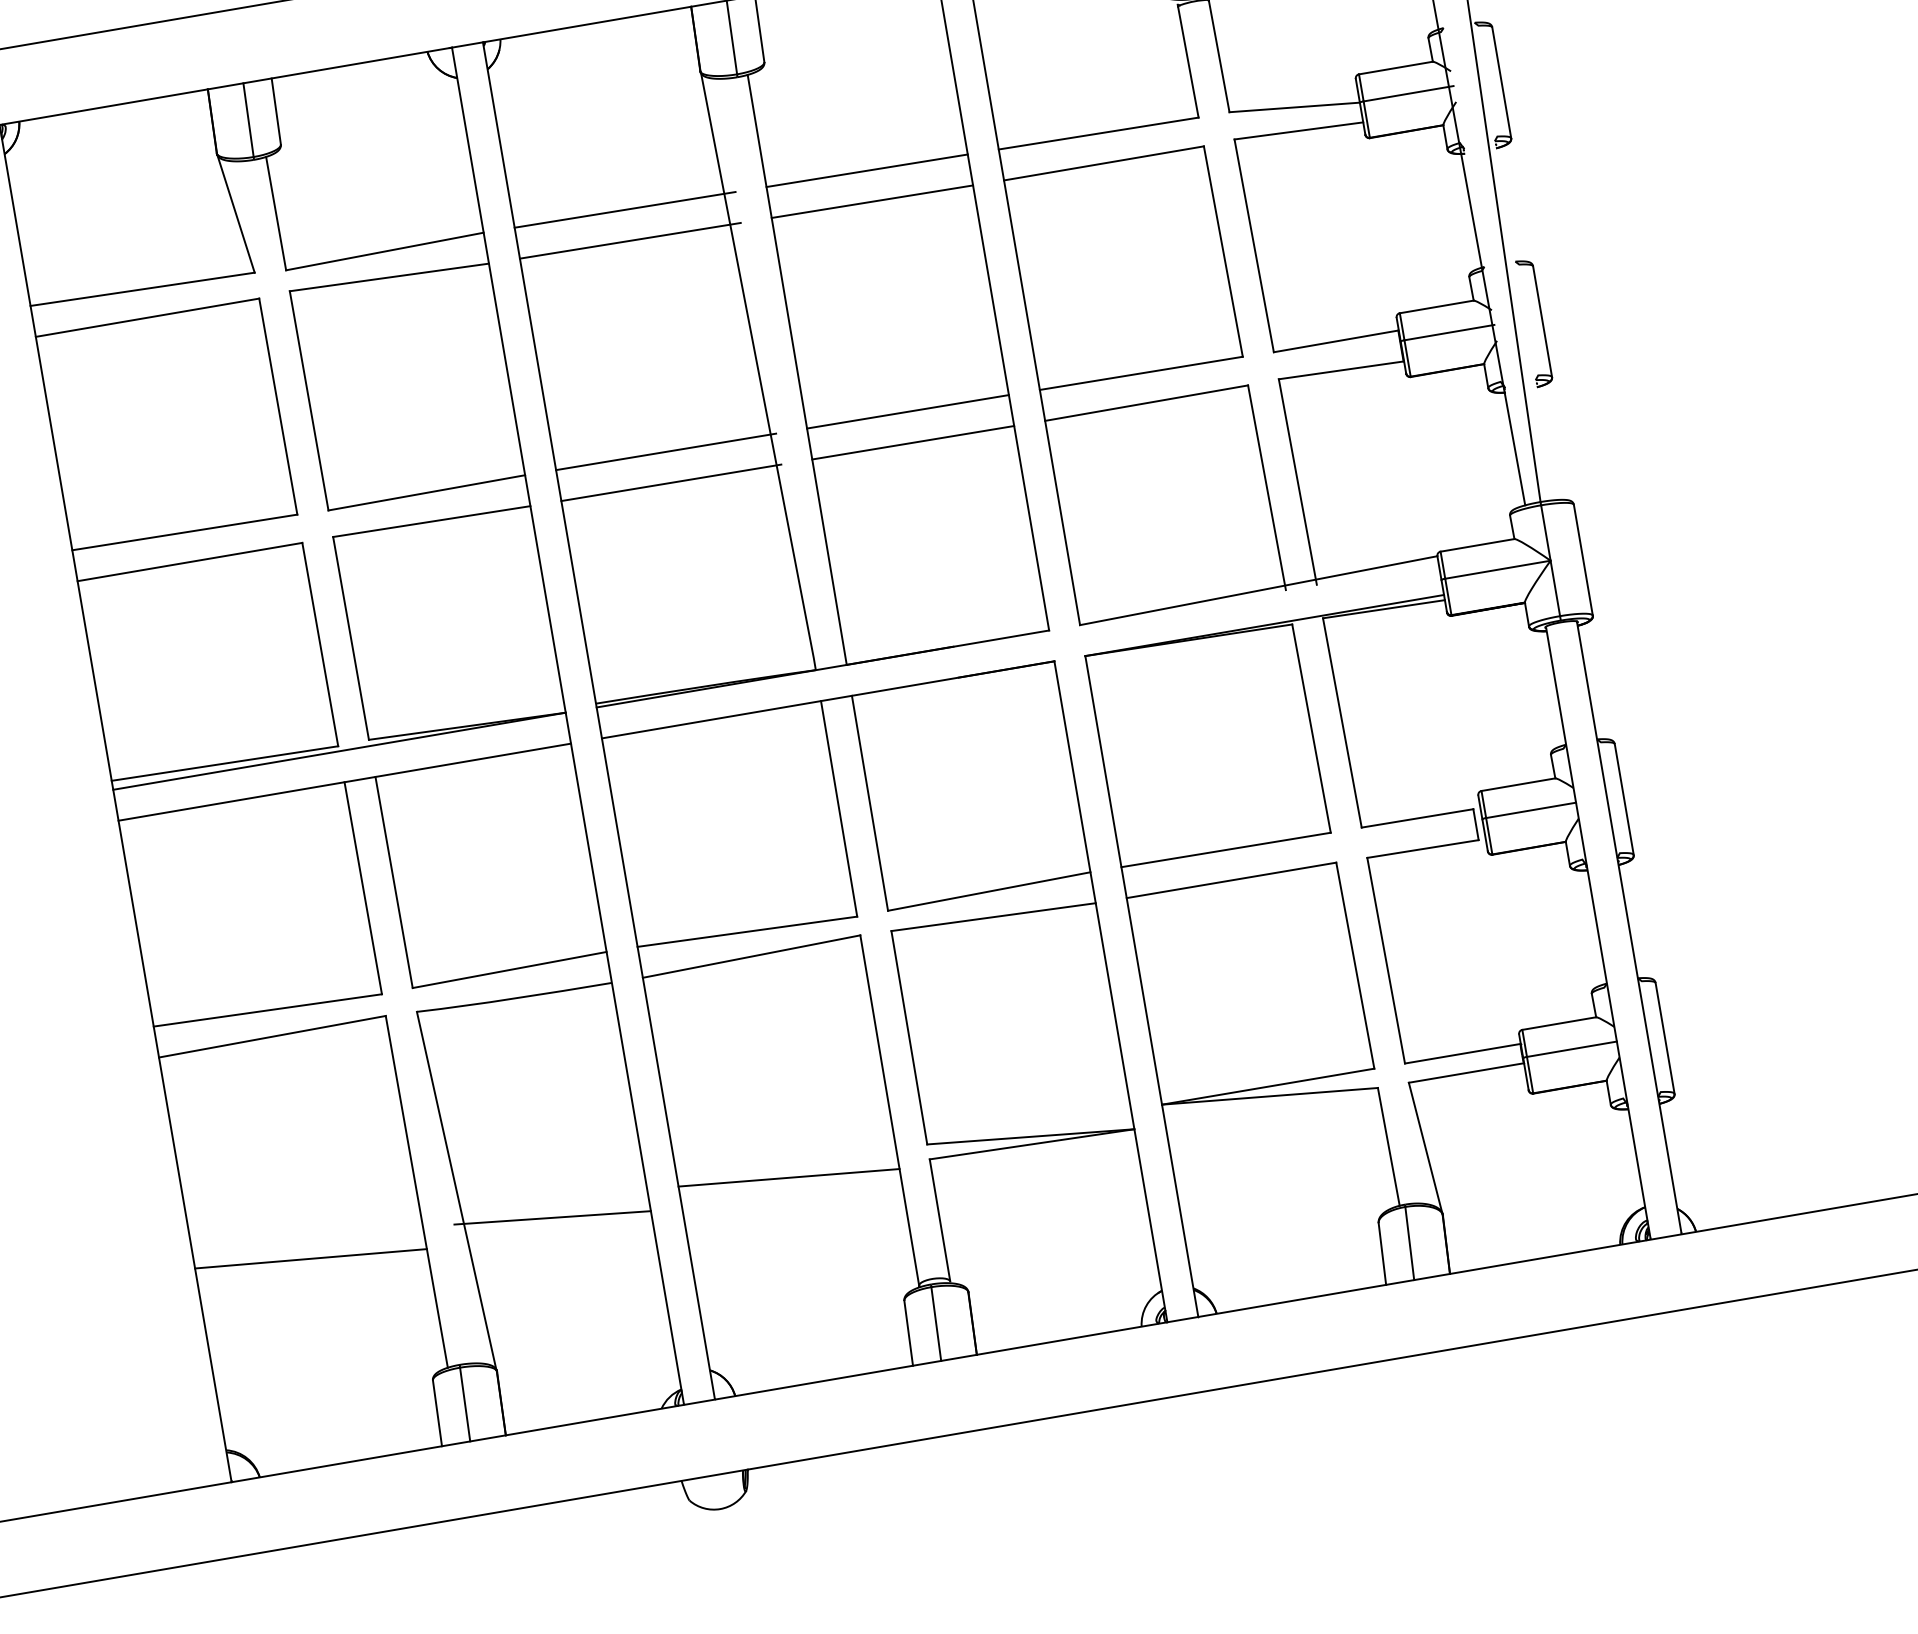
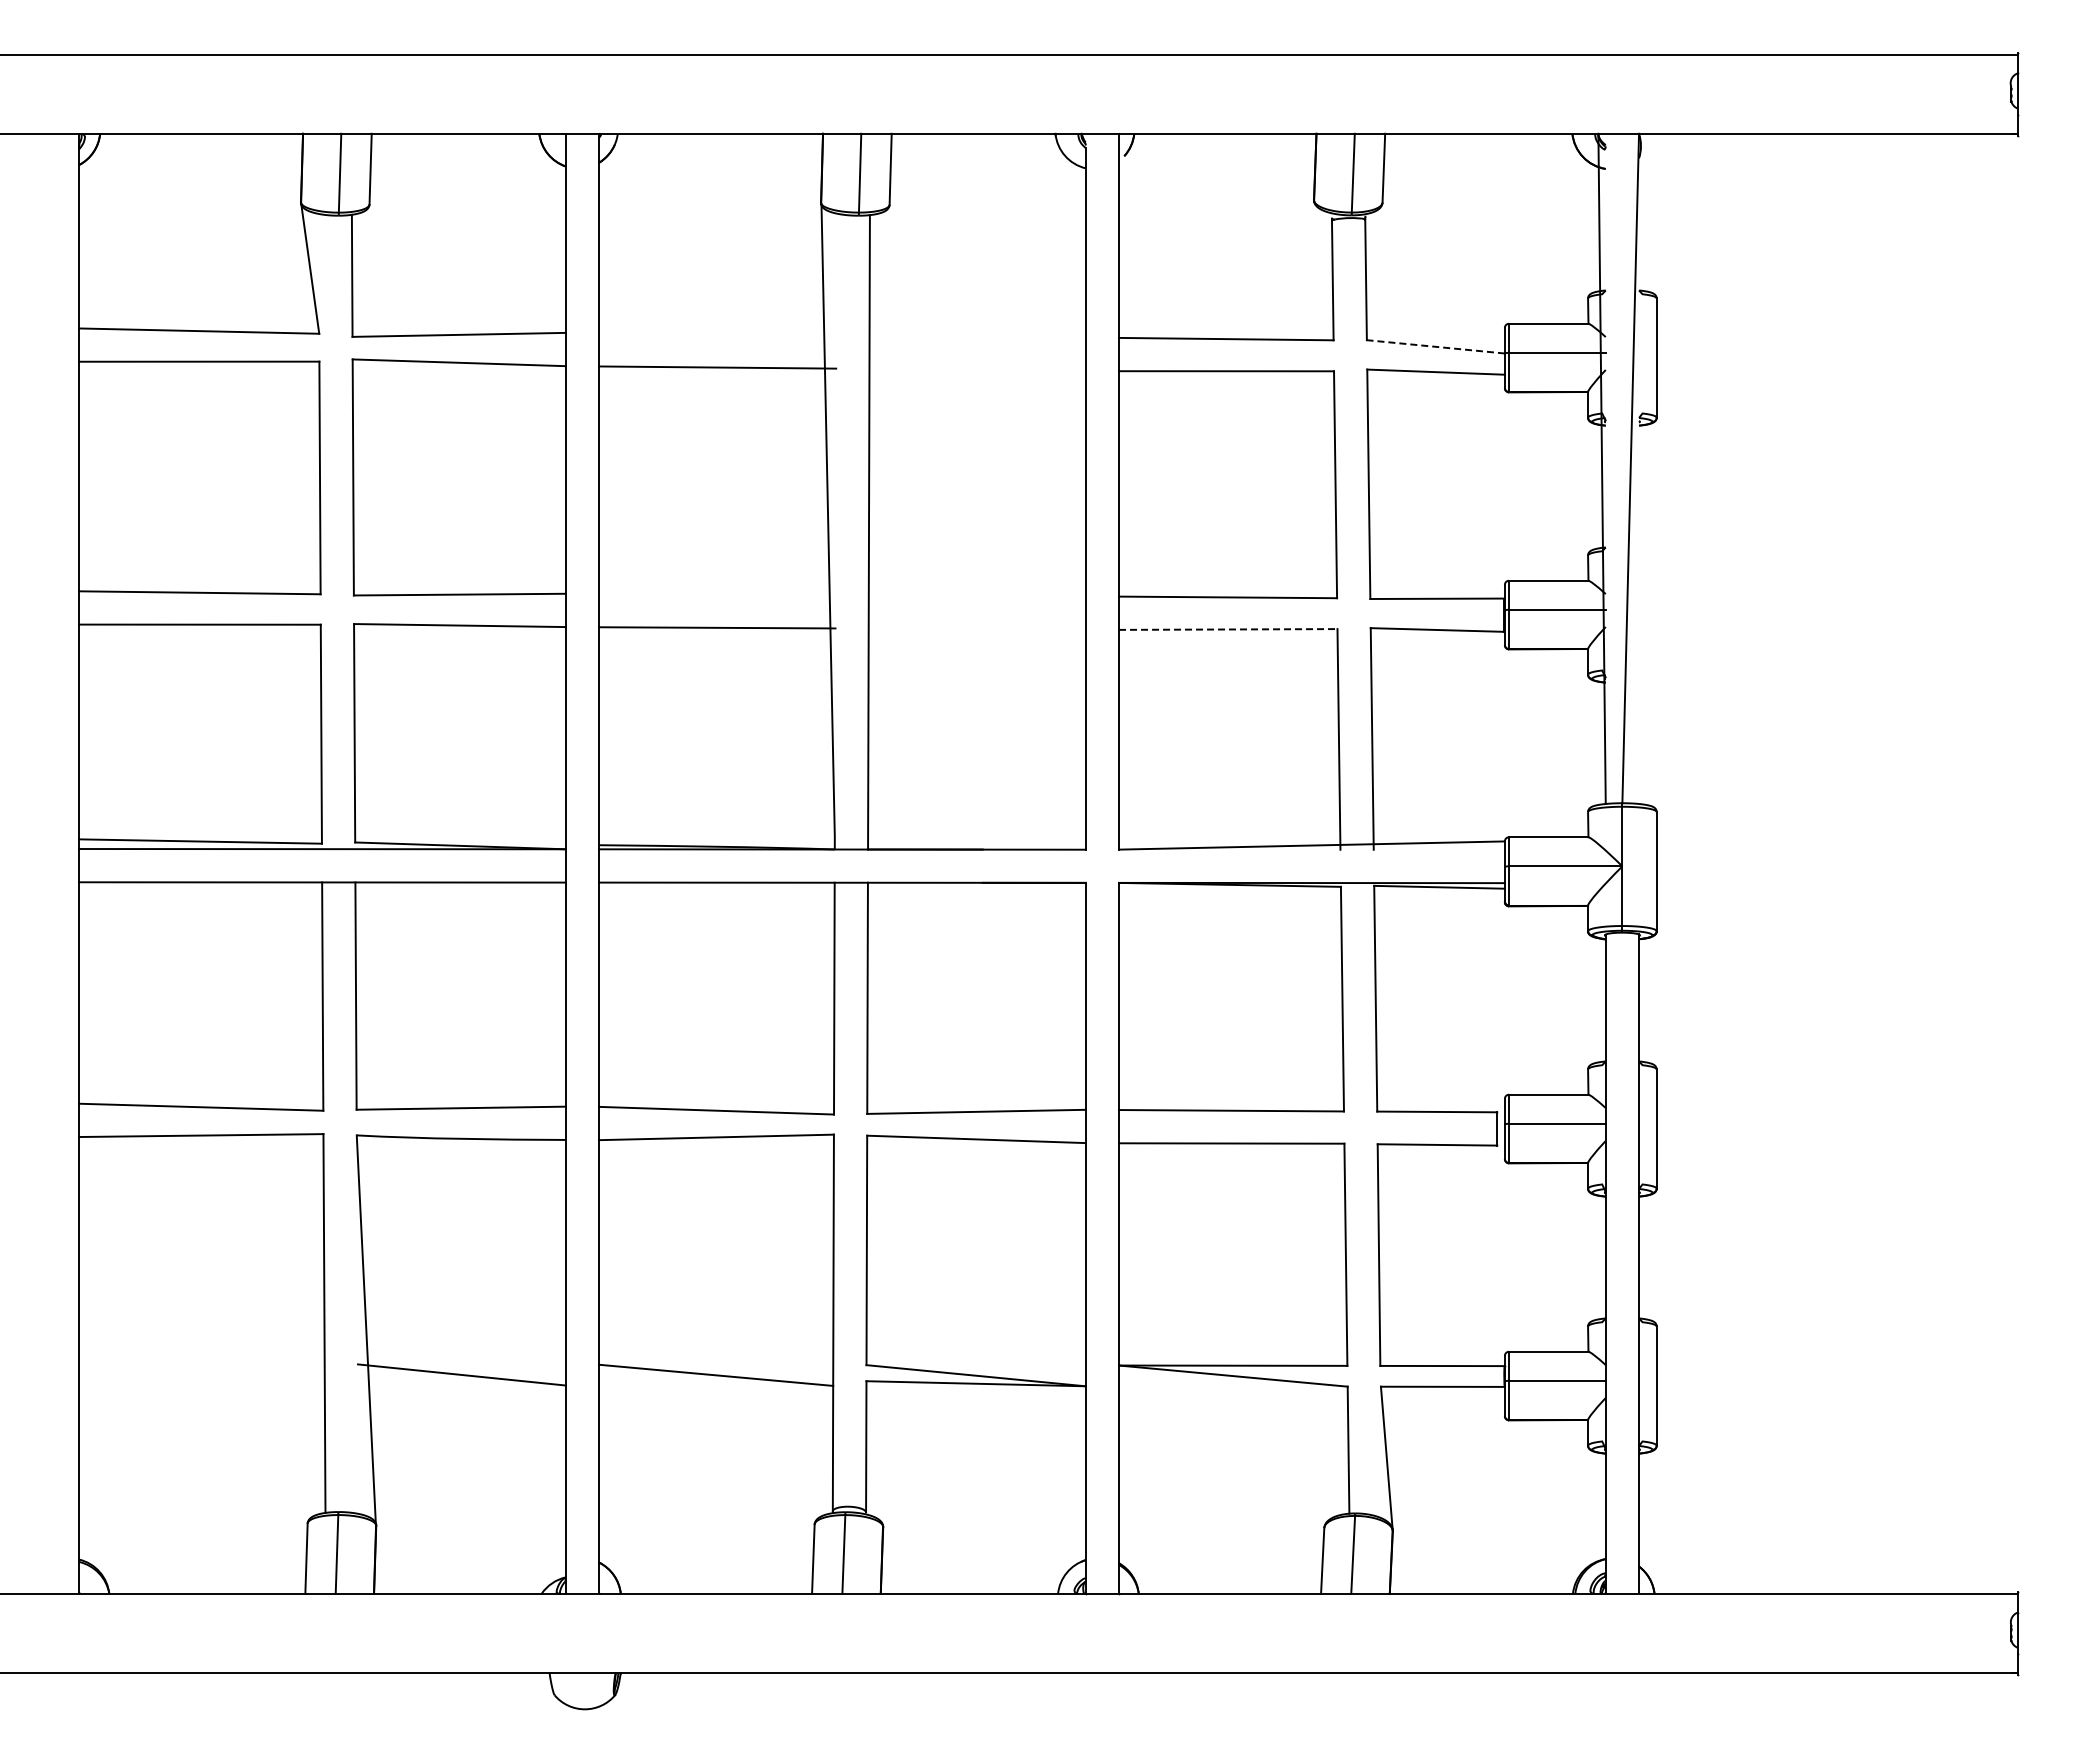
line: (1294, 107) -> (1435, 346), solid -> dashed
line: (866, 170) -> (977, 336), removed
line: (872, 201) -> (977, 369), removed
line: (624, 210) -> (717, 334), removed
part: (1542, 321) -> (1656, 614), removed
line: (1146, 403) -> (1228, 629), solid -> dashed
line: (907, 411) -> (976, 595), removed
line: (912, 442) -> (976, 628), removed
line: (666, 451) -> (717, 594), removed
line: (310, 1258) -> (201, 1374), removed

